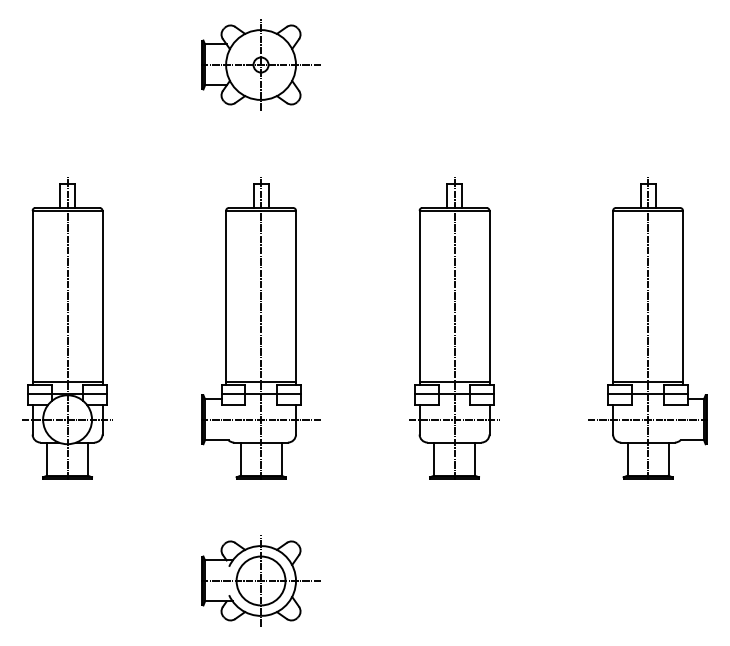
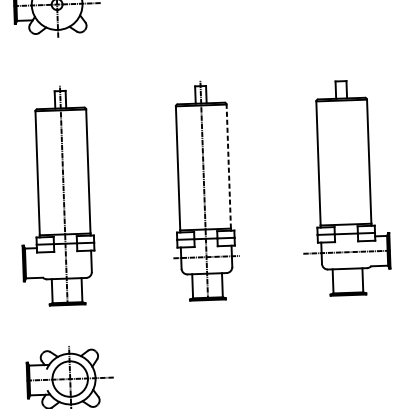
line: (489, 295) -> (228, 166), solid -> dashed
line: (648, 327) -> (344, 185), removed
line: (260, 419) -> (65, 261), removed

